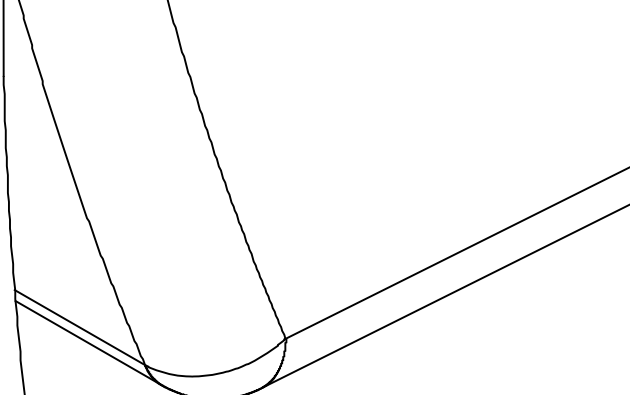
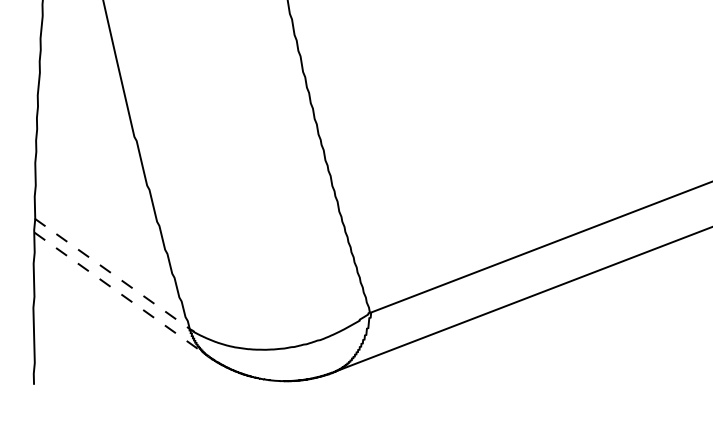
line: (80, 327) -> (112, 273), solid -> dashed
line: (89, 343) -> (122, 295), solid -> dashed

